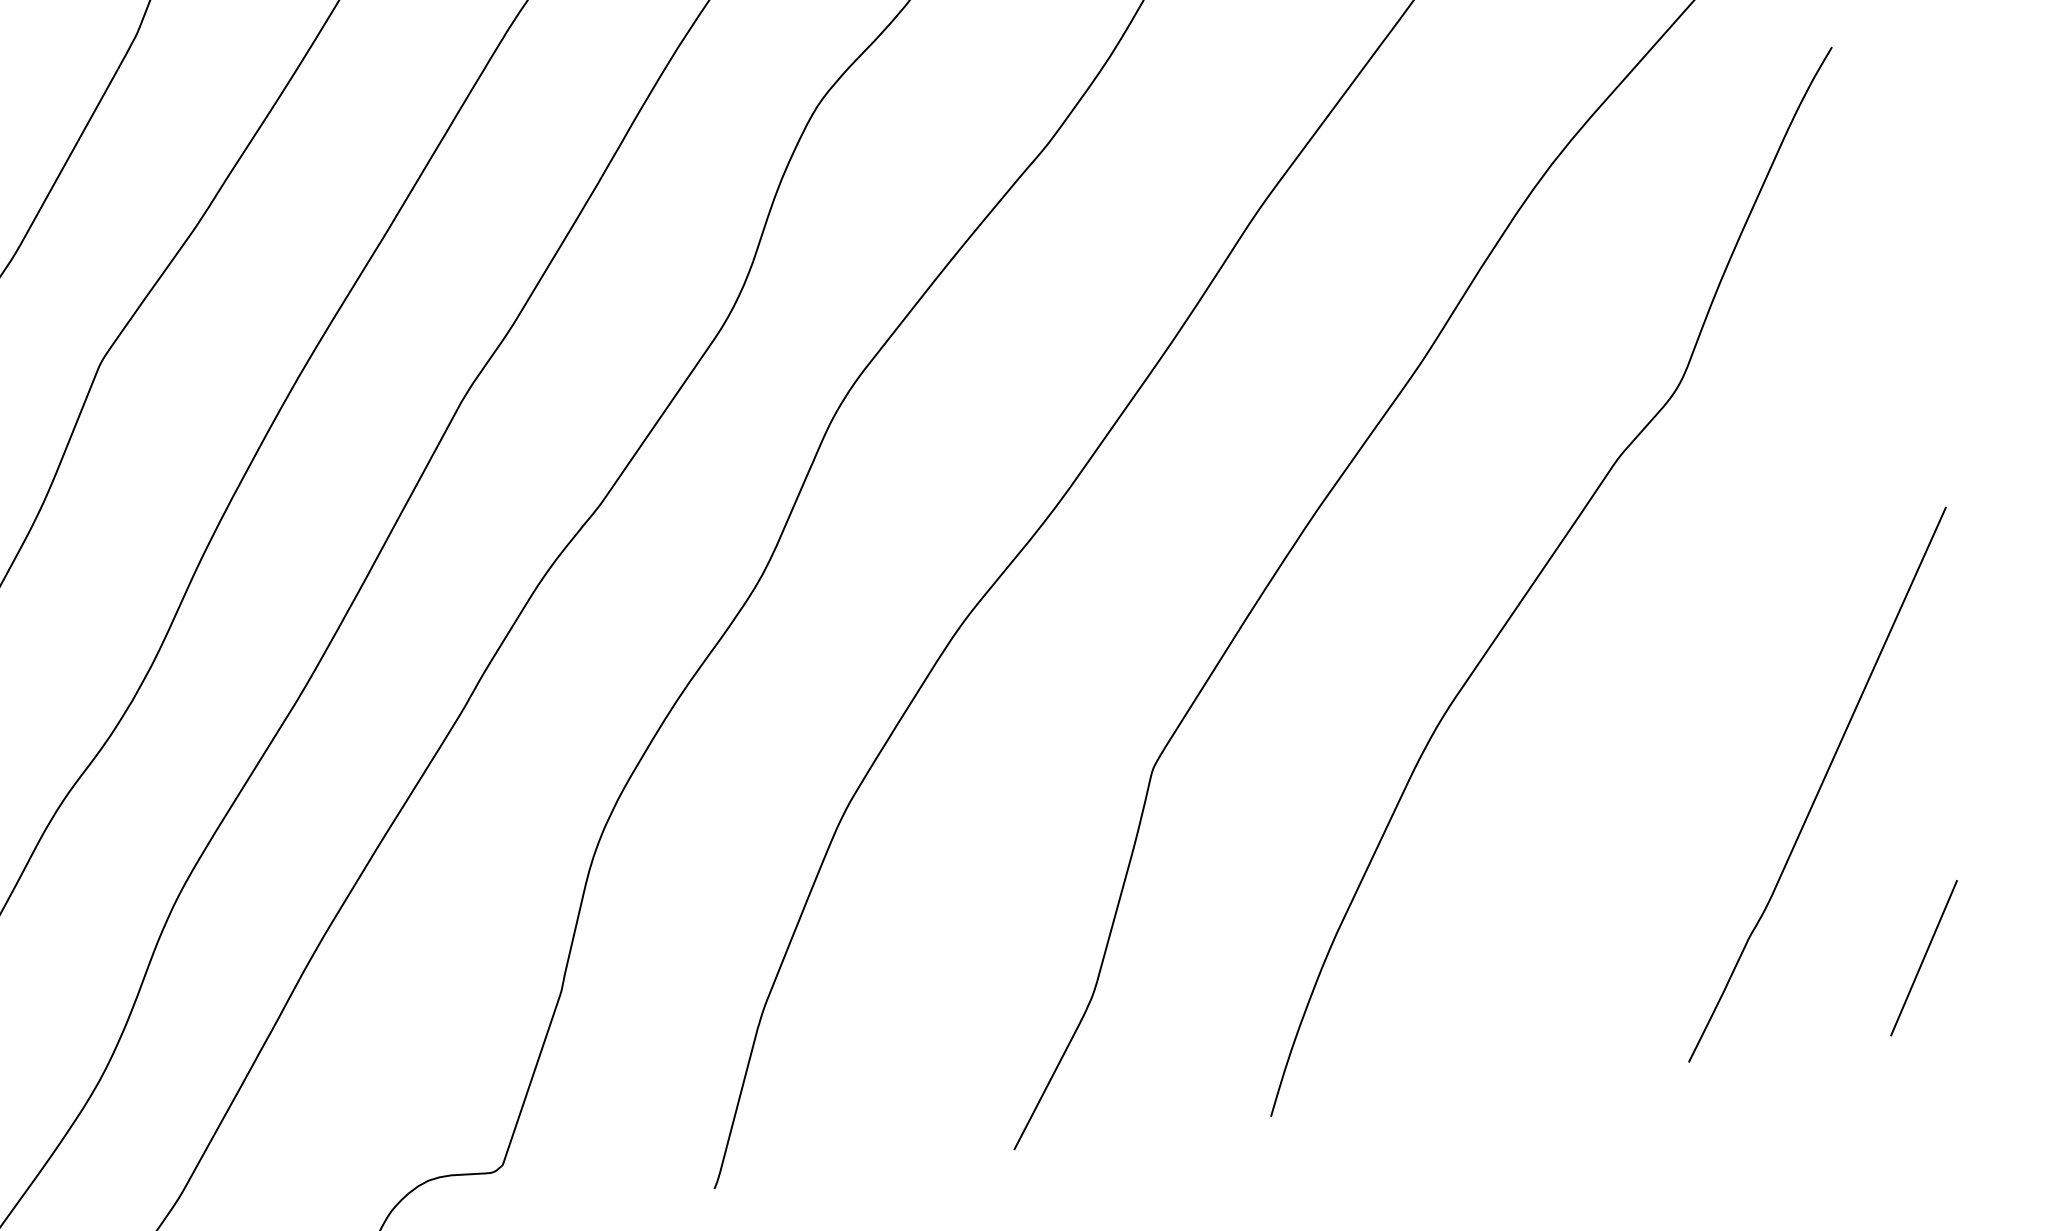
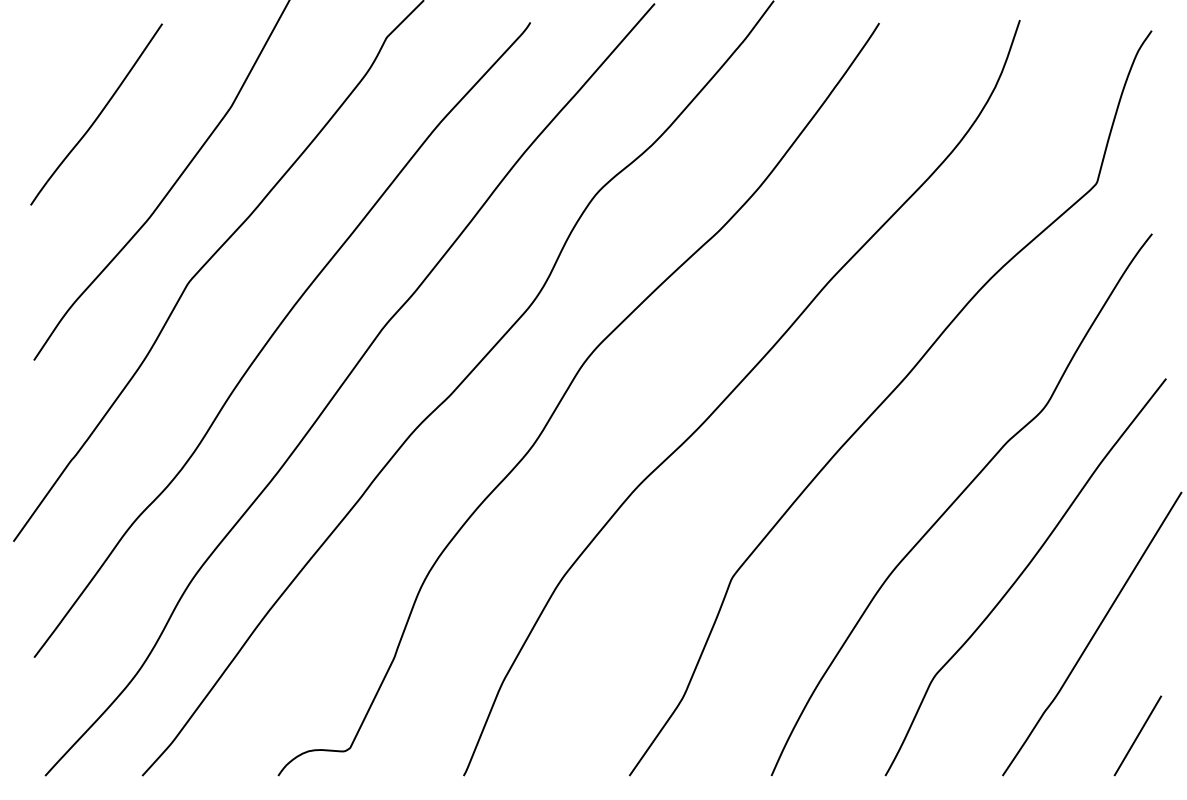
curve: (1677, 693) -> (1022, 574), added

